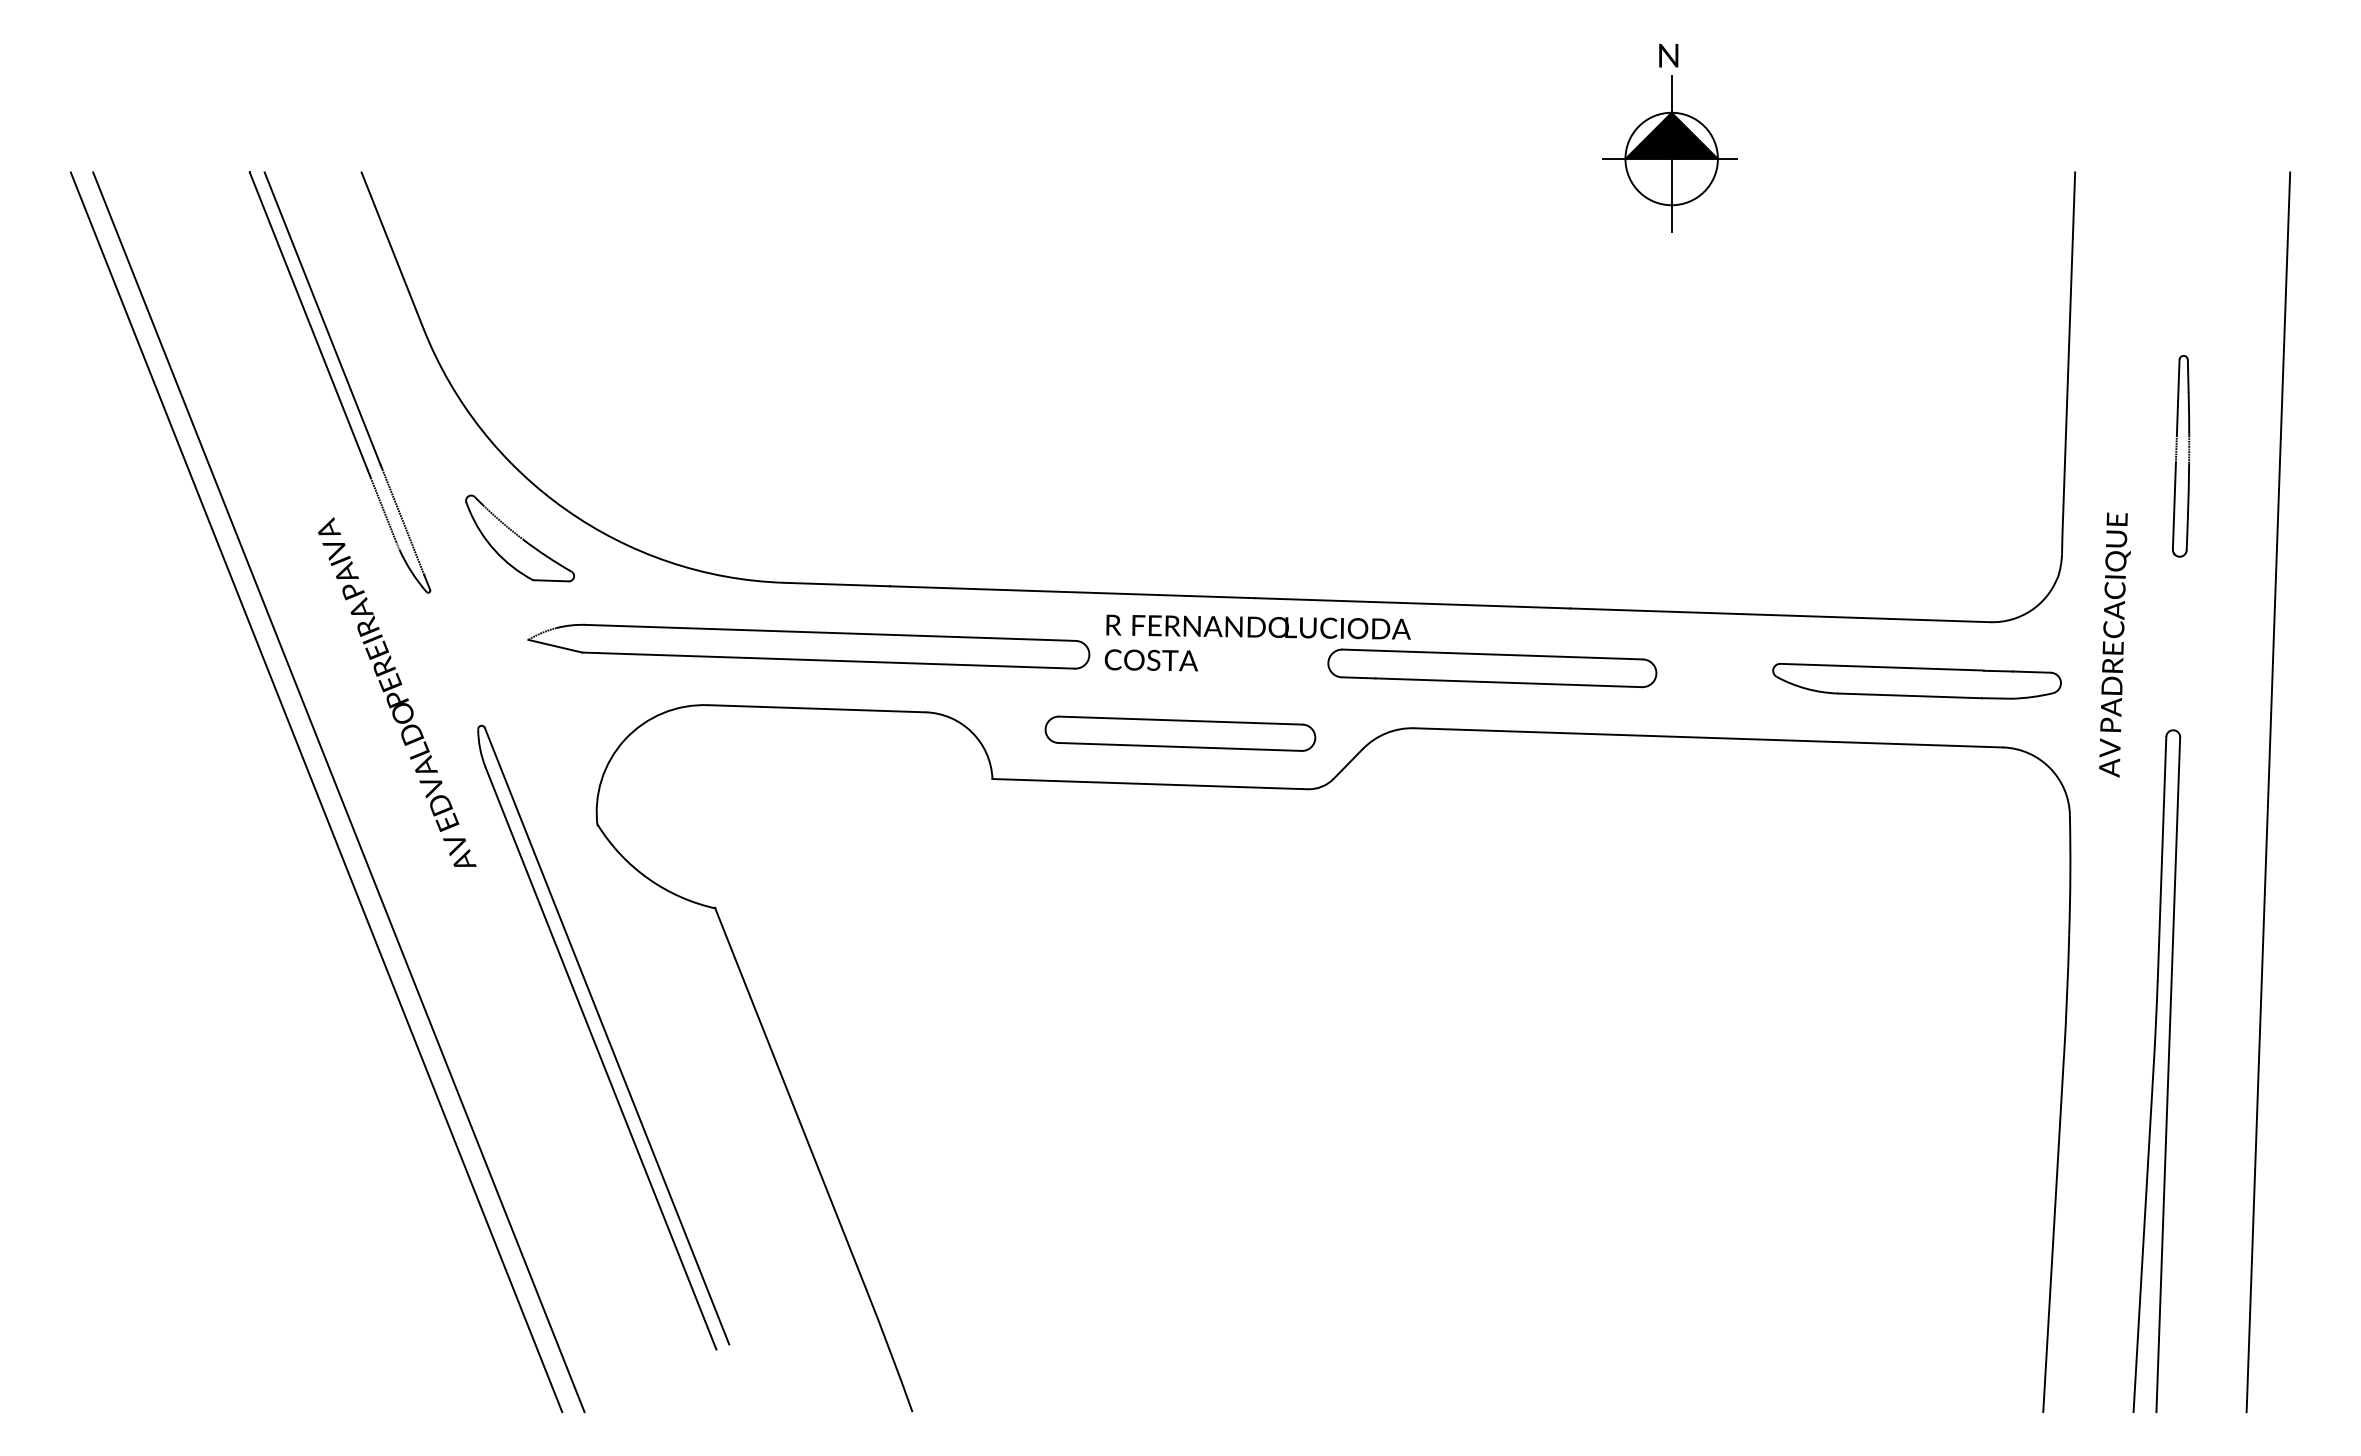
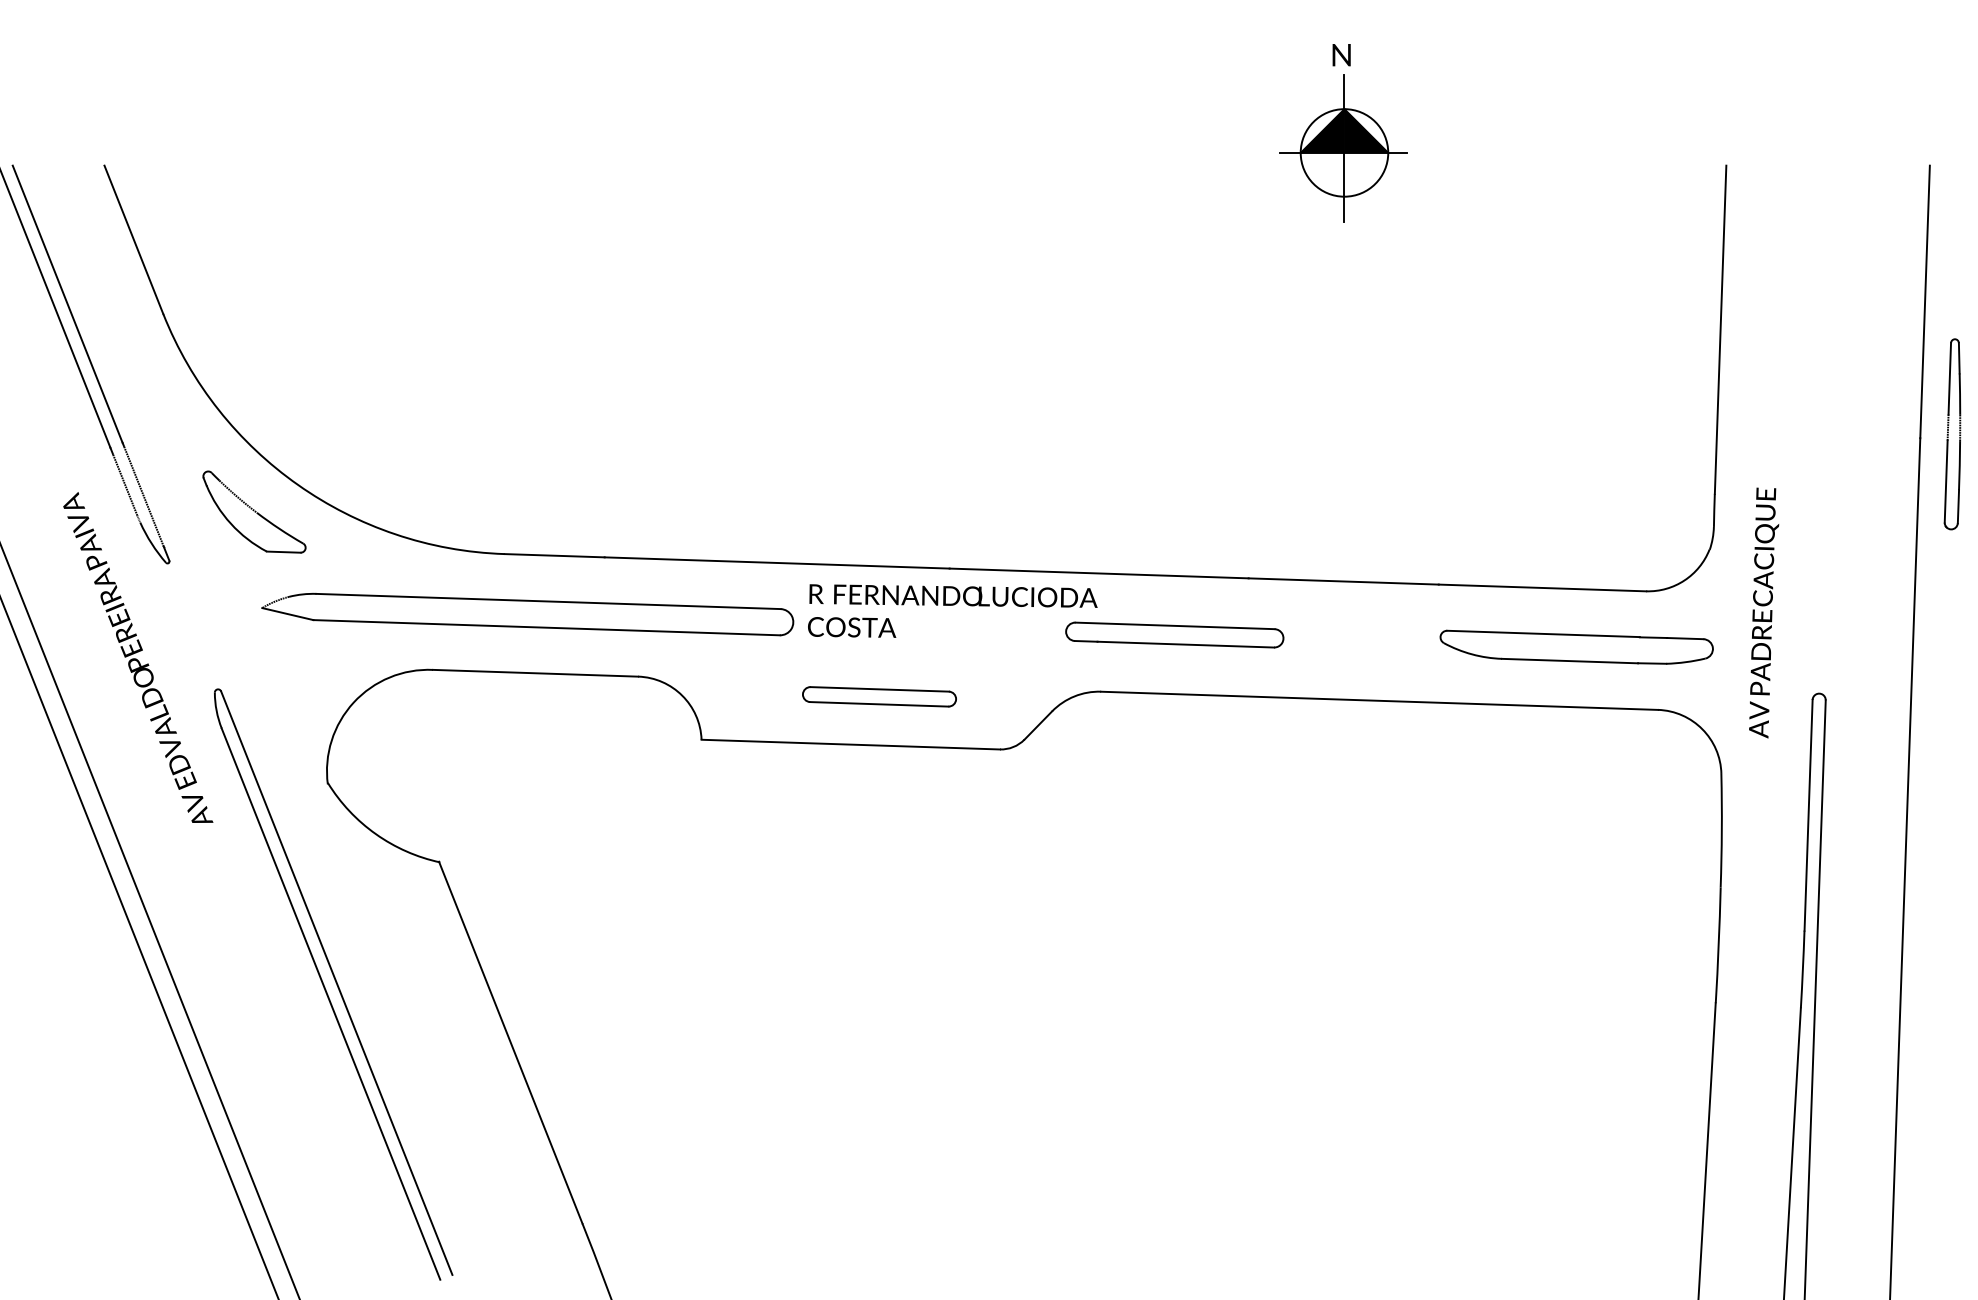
part: (2181, 456) -> (1952, 434), moved
part: (1492, 668) -> (1174, 635), size x0.7
part: (1180, 733) -> (879, 696), size x0.6

